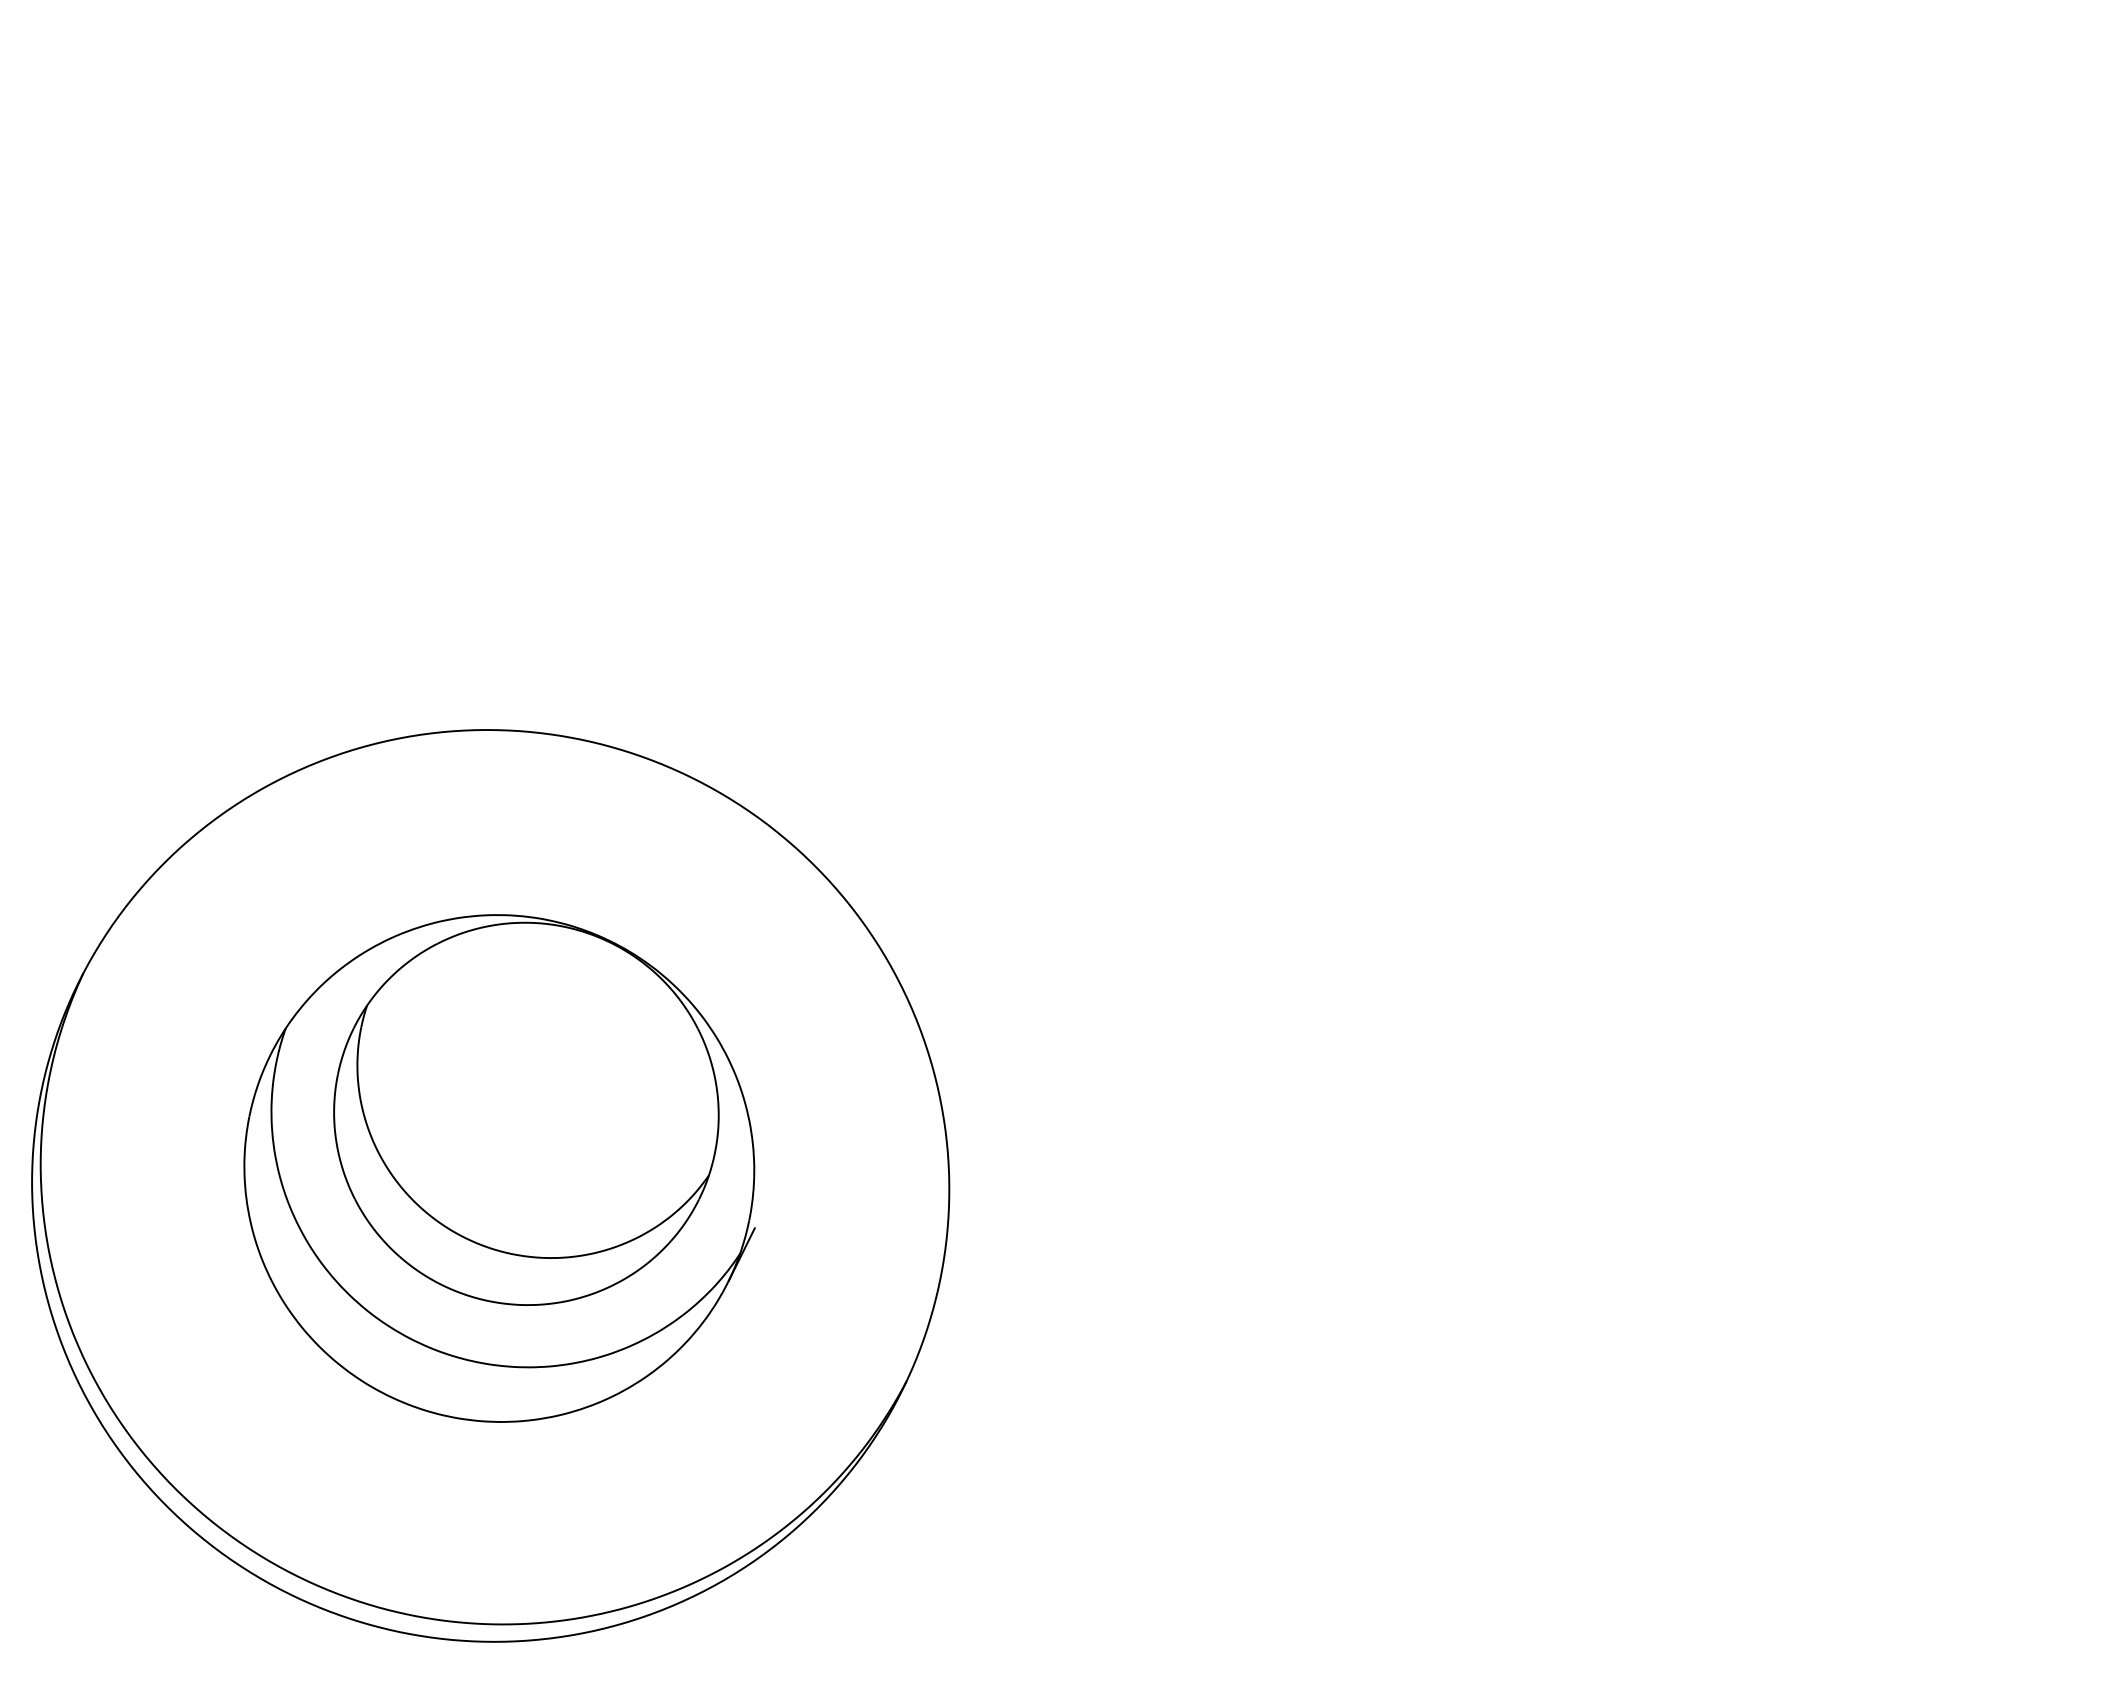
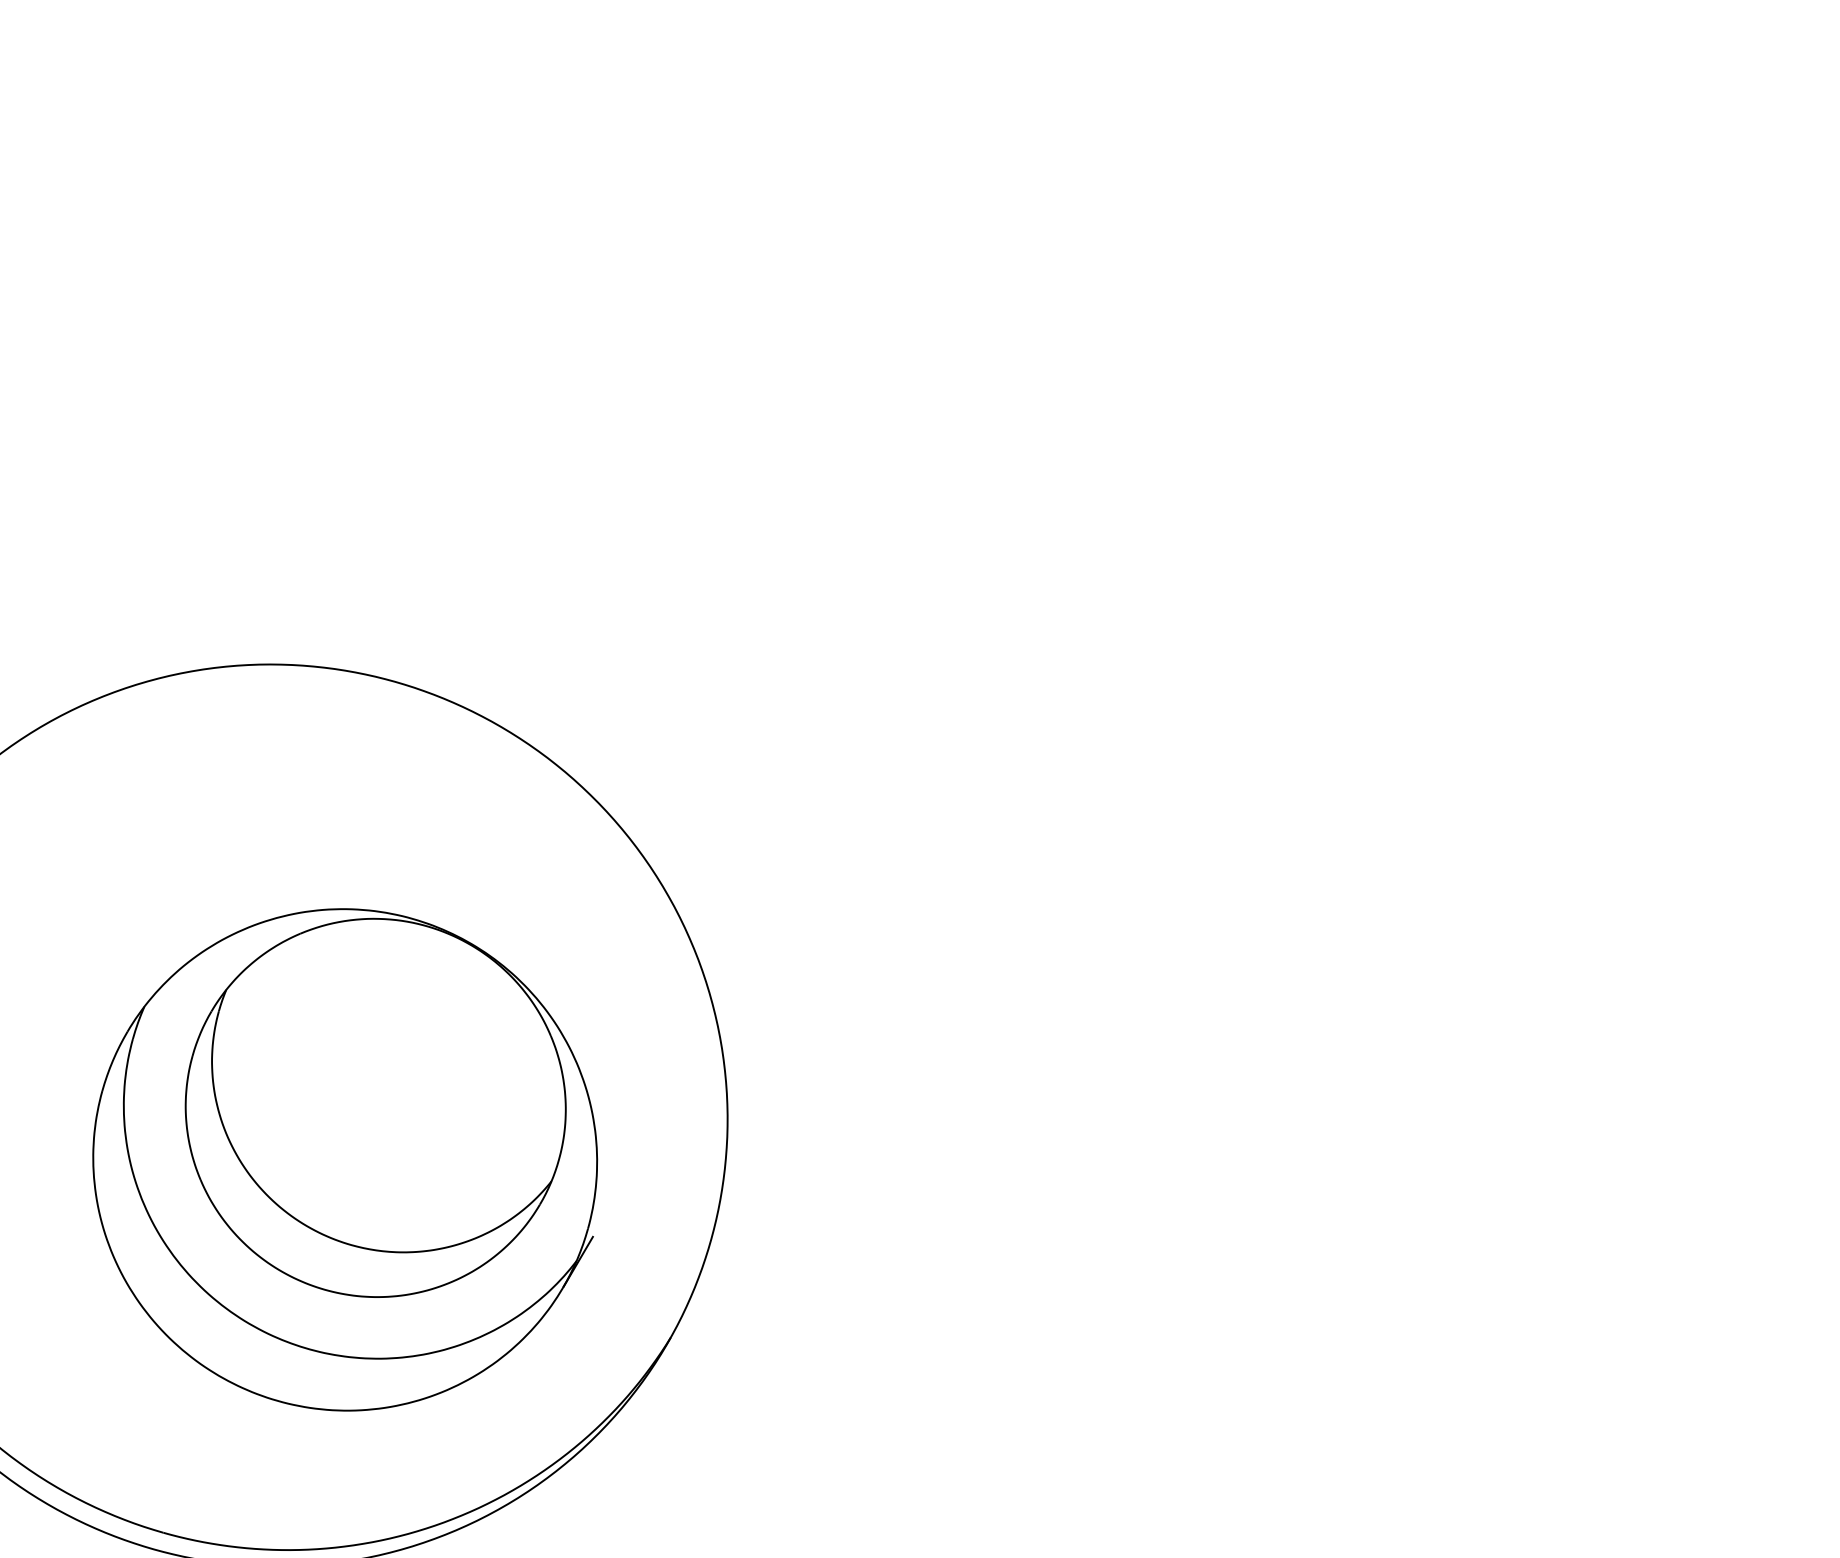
part: (499, 1168) -> (345, 1159), moved

